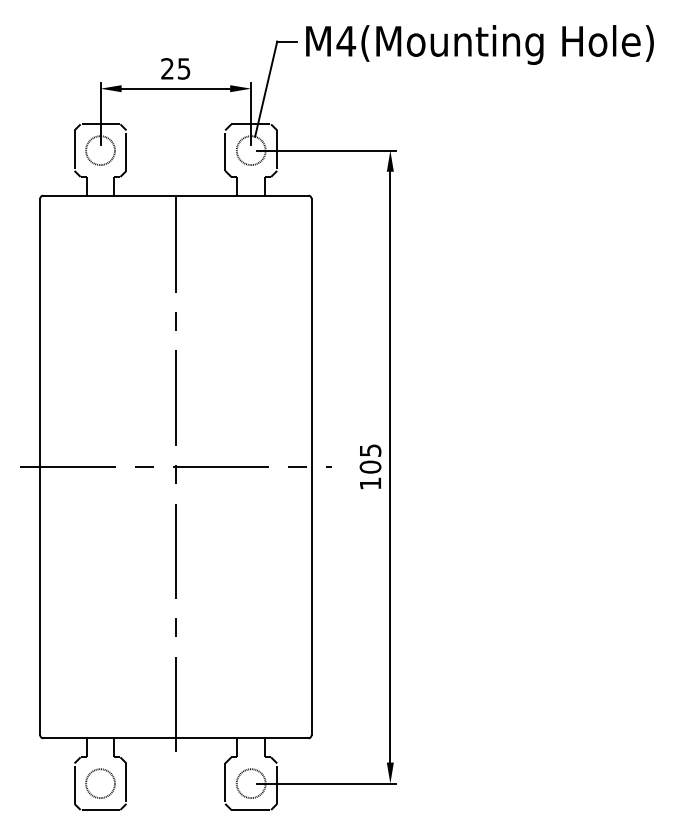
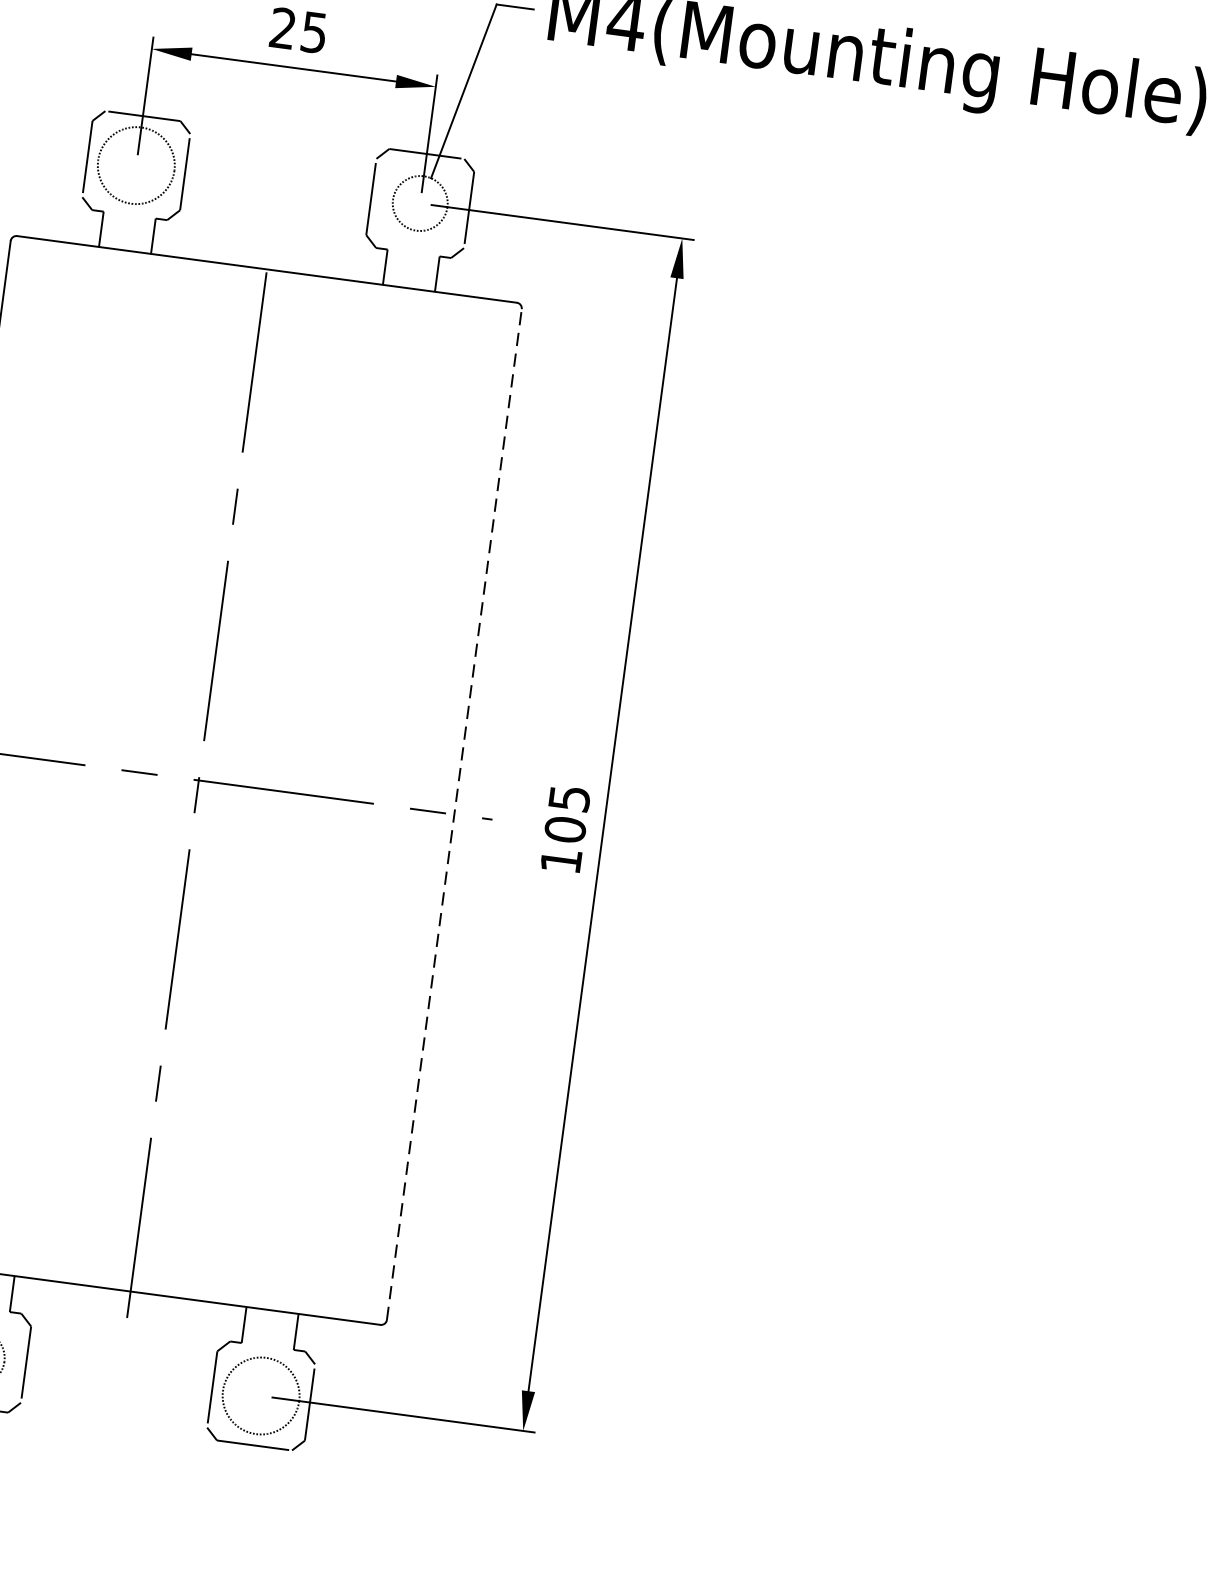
circle: (100, 150) -> (136, 165), size x1.4
line: (311, 466) -> (454, 813), solid -> dashed
circle: (250, 783) -> (259, 1395), size x1.4

